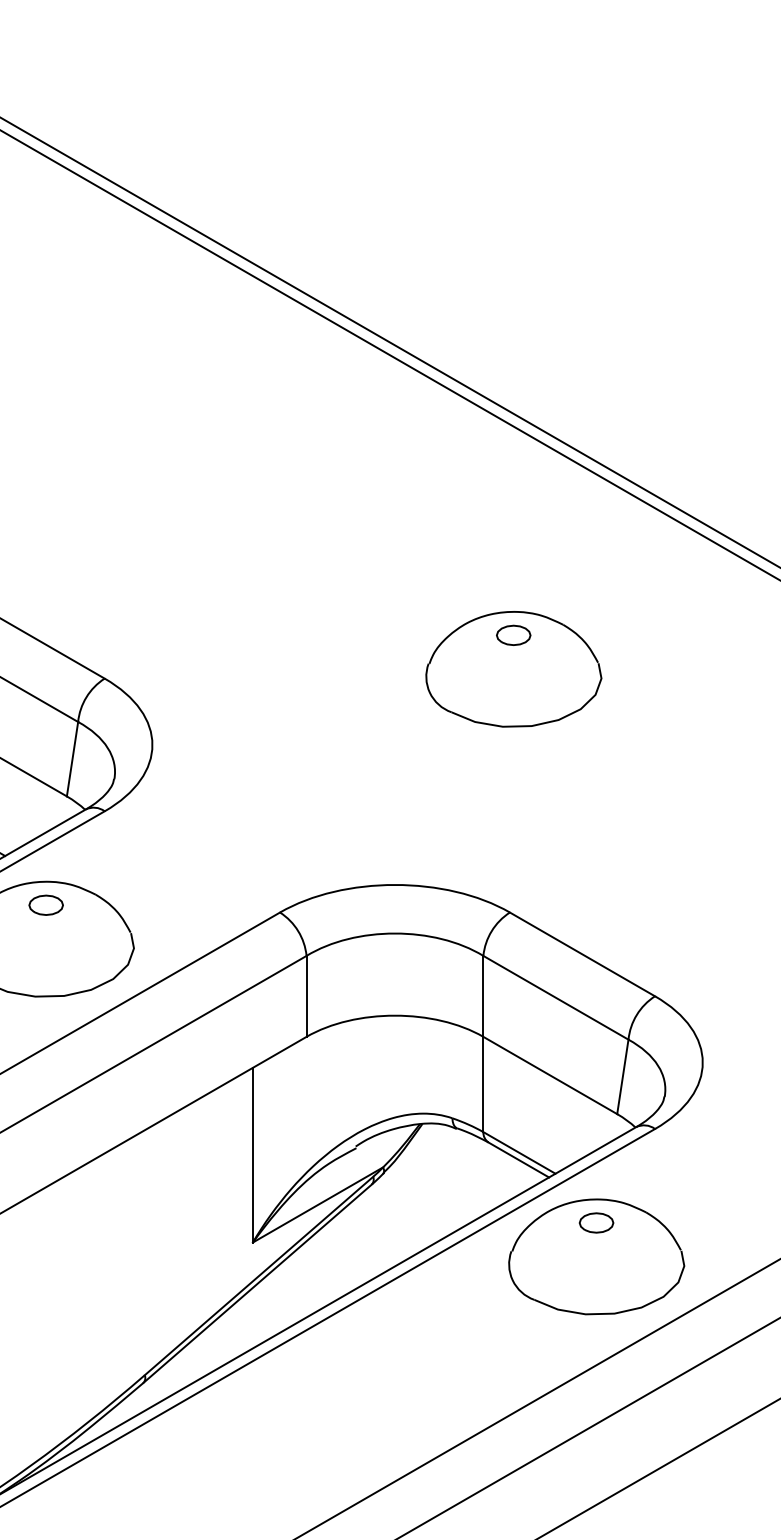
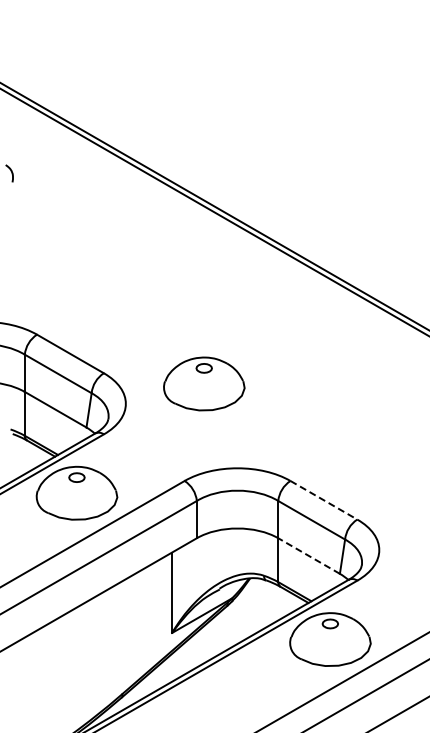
part: (514, 668) -> (204, 383), moved
line: (581, 954) -> (323, 500), solid -> dashed
line: (551, 1076) -> (309, 556), solid -> dashed

